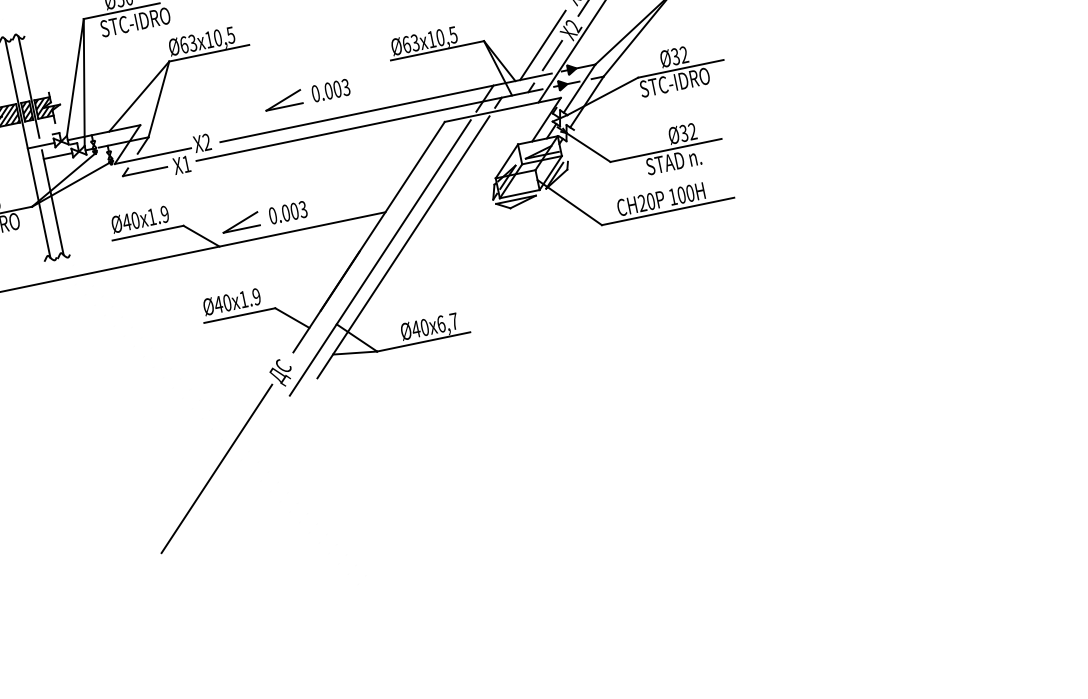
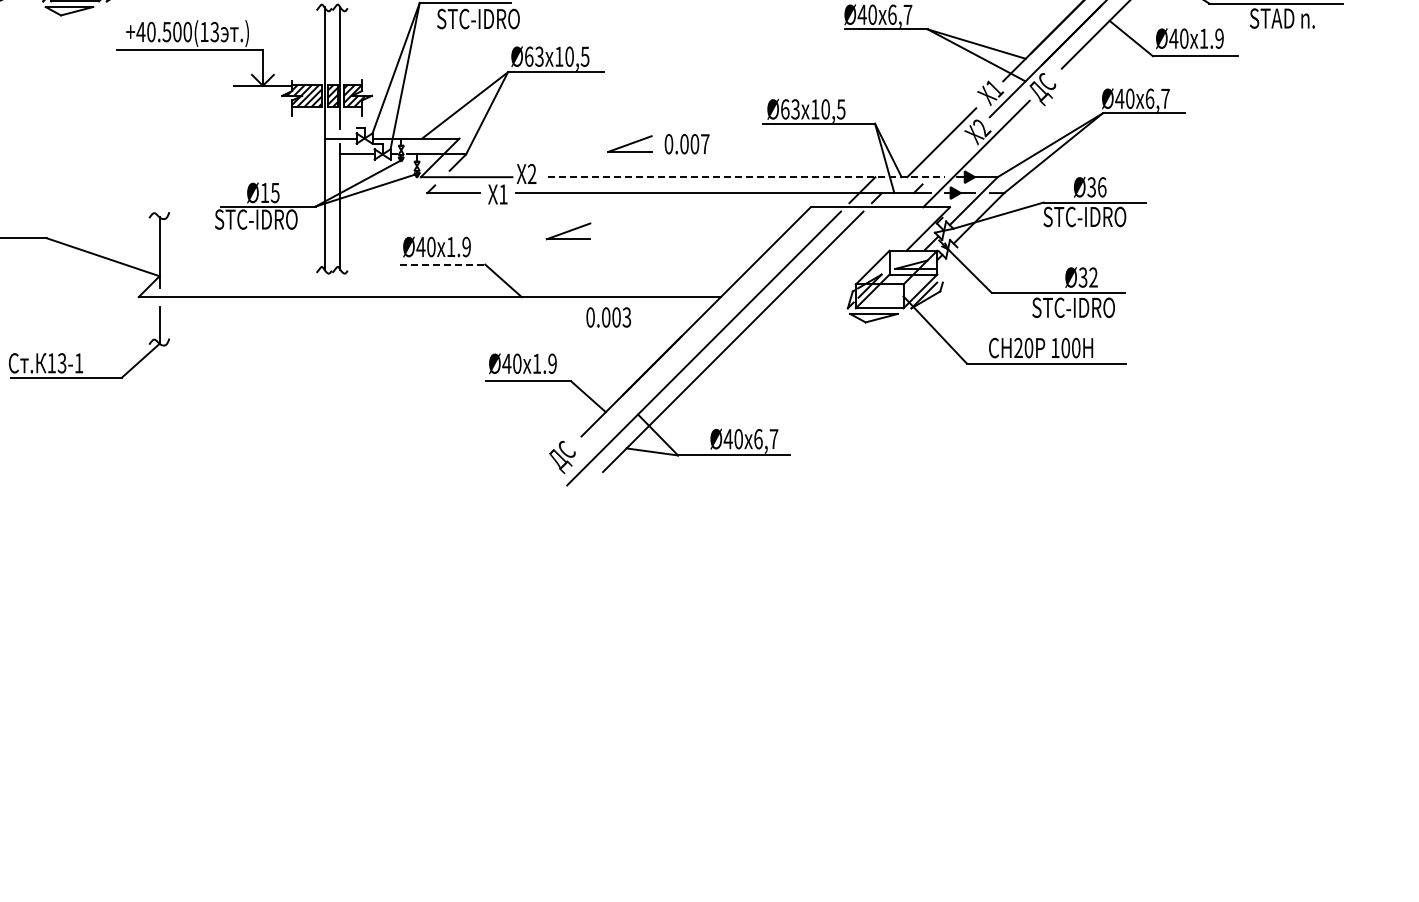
line: (551, 55) -> (949, 156), removed
text: (683, 55) -> (1101, 187), Ø32 -> Ø36
text: (345, 87) -> (704, 144), 0.003 -> 0.007
line: (386, 108) -> (746, 177), solid -> dashed
text: (689, 158) -> (1083, 307), STAD n. -> STC-IDRO
text: (287, 212) -> (608, 317), moved
part: (240, 222) -> (568, 231), moved
line: (147, 233) -> (442, 264), solid -> dashed
line: (216, 468) -> (465, 551), removed

